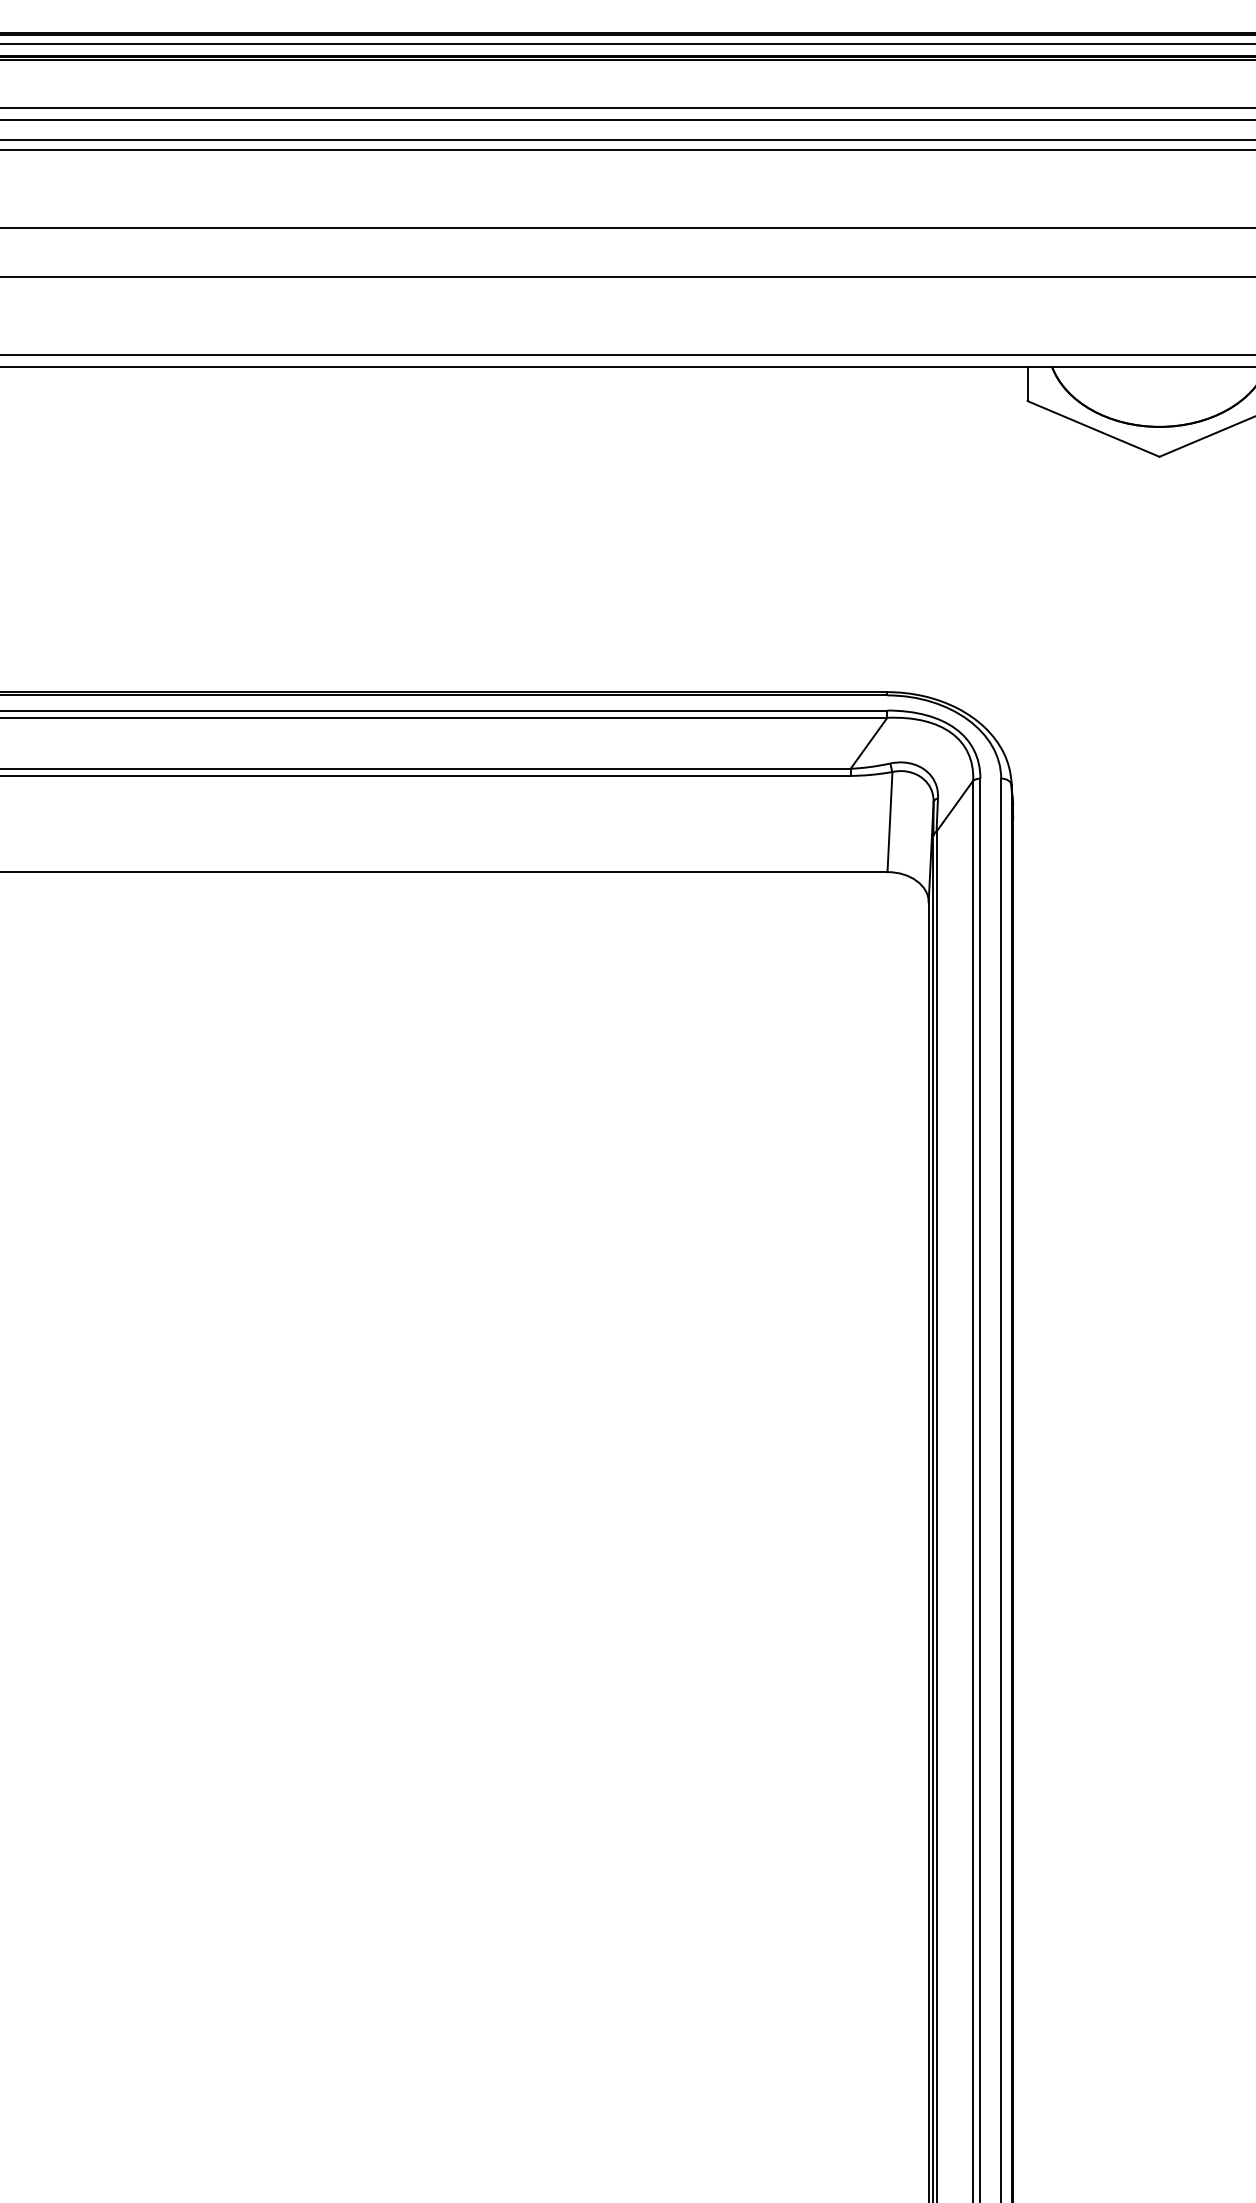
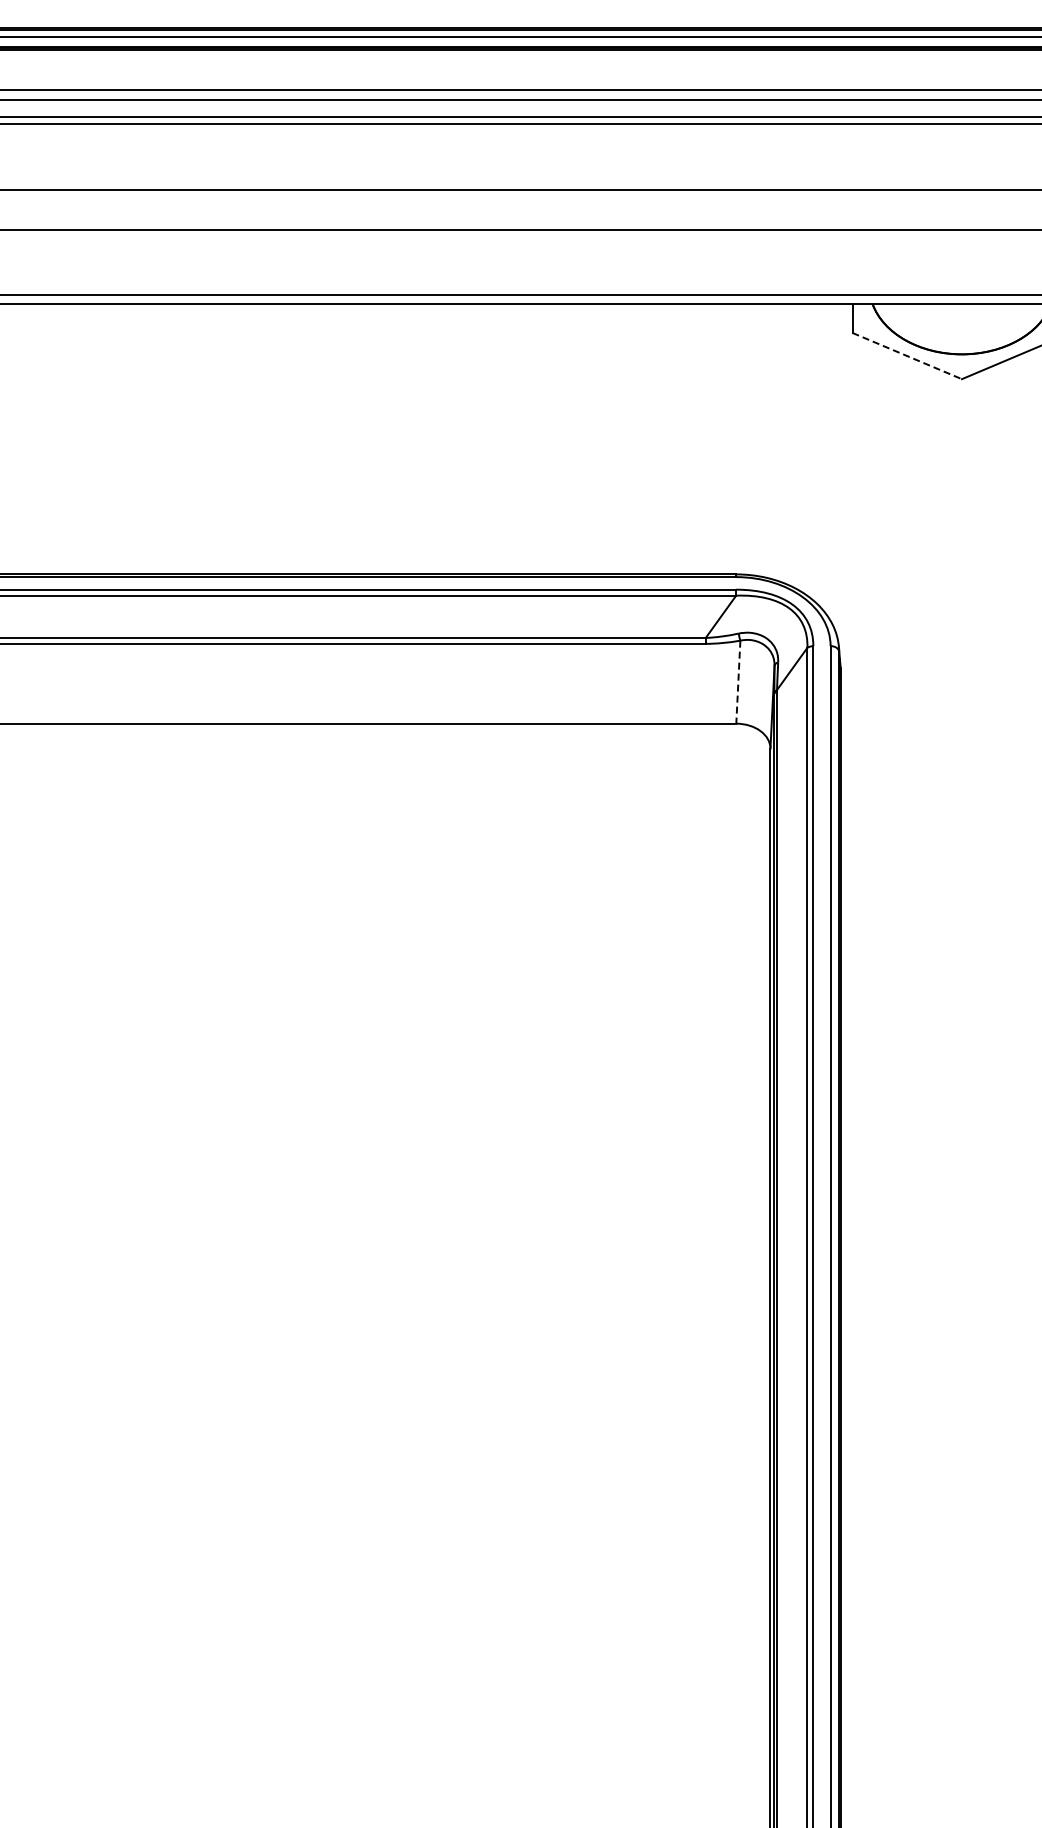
line: (1093, 429) -> (907, 356), solid -> dashed
line: (890, 822) -> (738, 682), solid -> dashed

